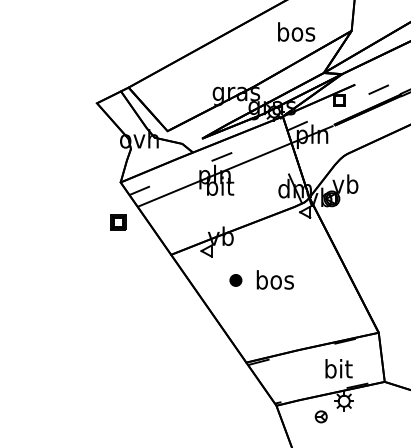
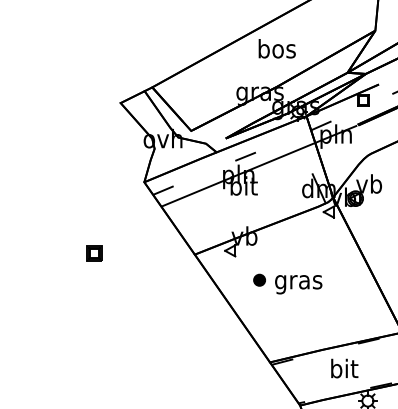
text: (296, 31) -> (277, 48), moved
part: (118, 222) -> (94, 253), moved
text: (274, 282) -> (298, 282), bos -> gras
text: (338, 368) -> (344, 368), moved

